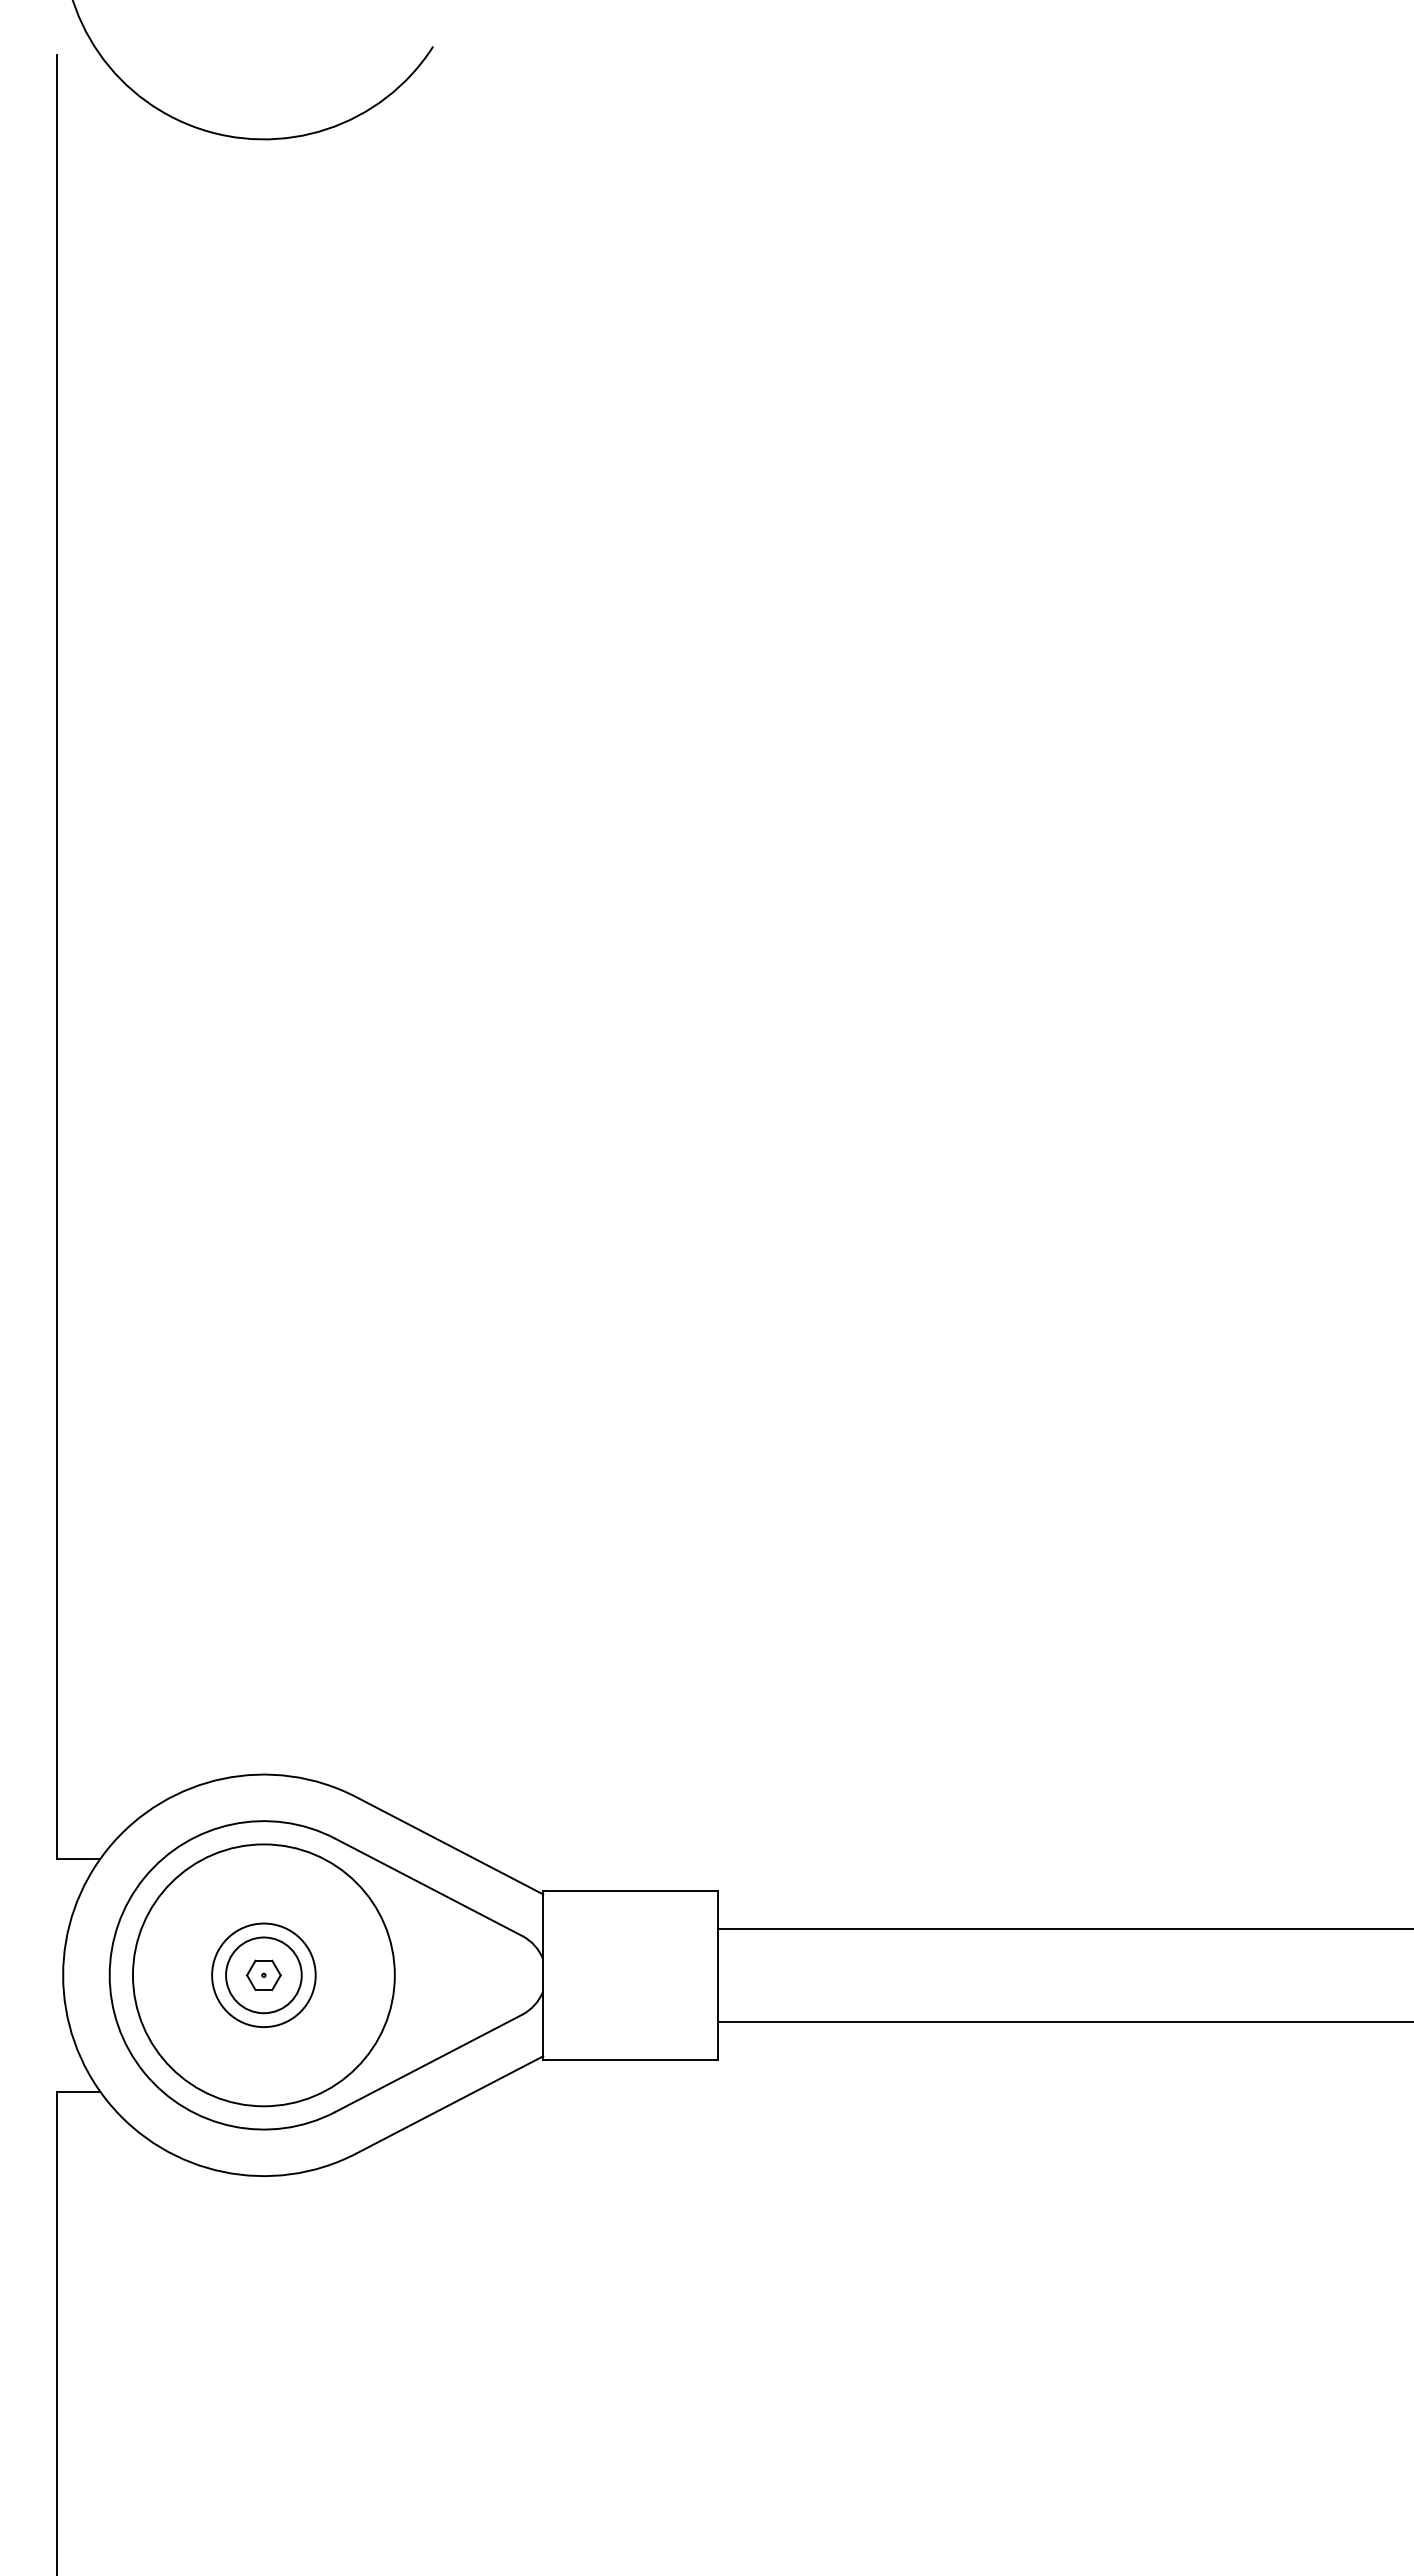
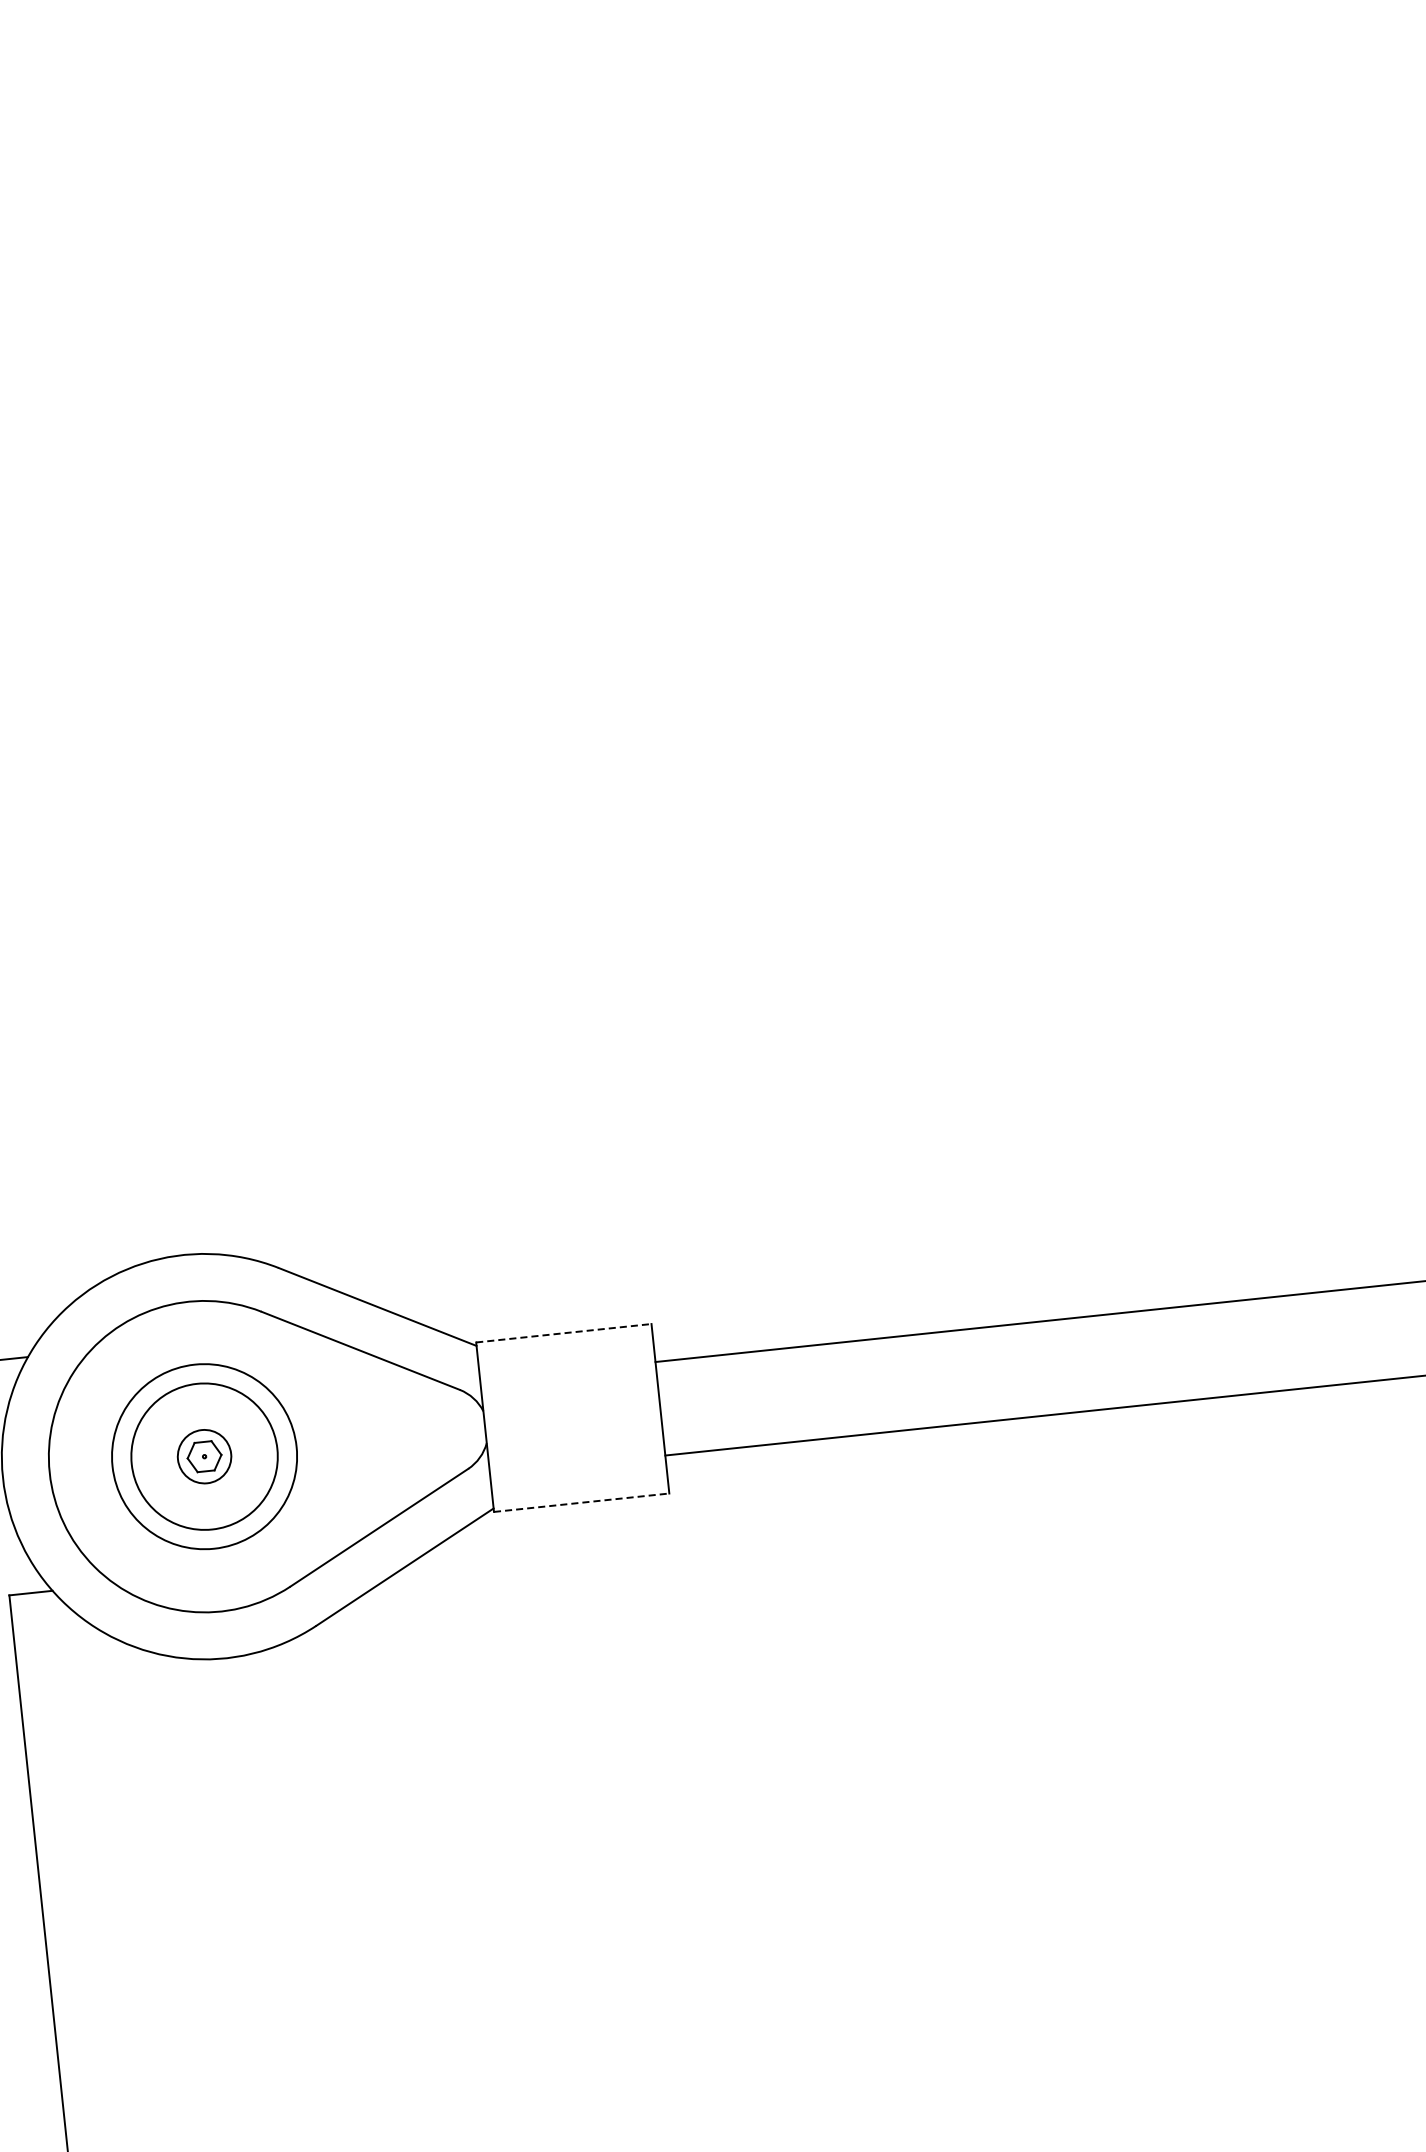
line: (631, 1890) -> (564, 1332), solid -> dashed
circle: (263, 1975) -> (204, 1456), size x0.7
circle: (263, 1975) -> (204, 1456), size x0.7
circle: (263, 1975) -> (204, 1456), size x1.4
line: (631, 2059) -> (582, 1502), solid -> dashed

